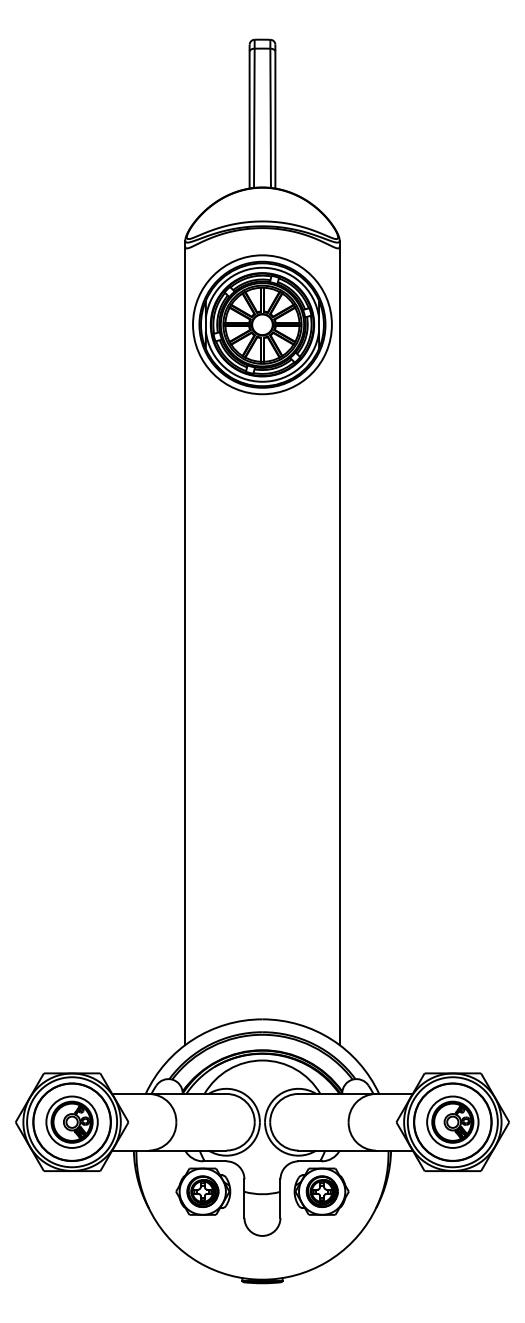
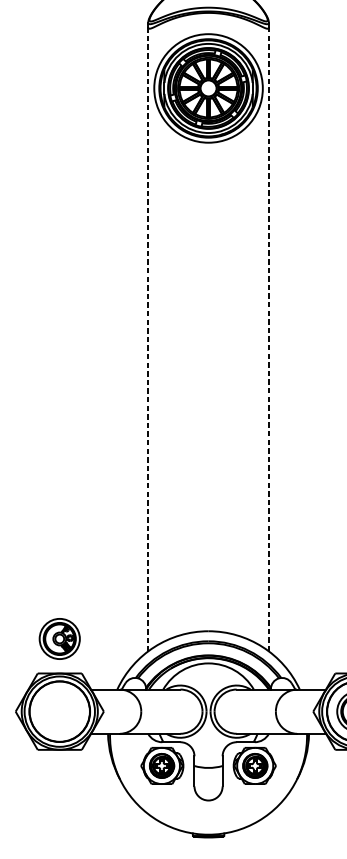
line: (339, 645) -> (268, 339), solid -> dashed
line: (185, 646) -> (148, 339), solid -> dashed
part: (71, 1121) -> (59, 638), moved

